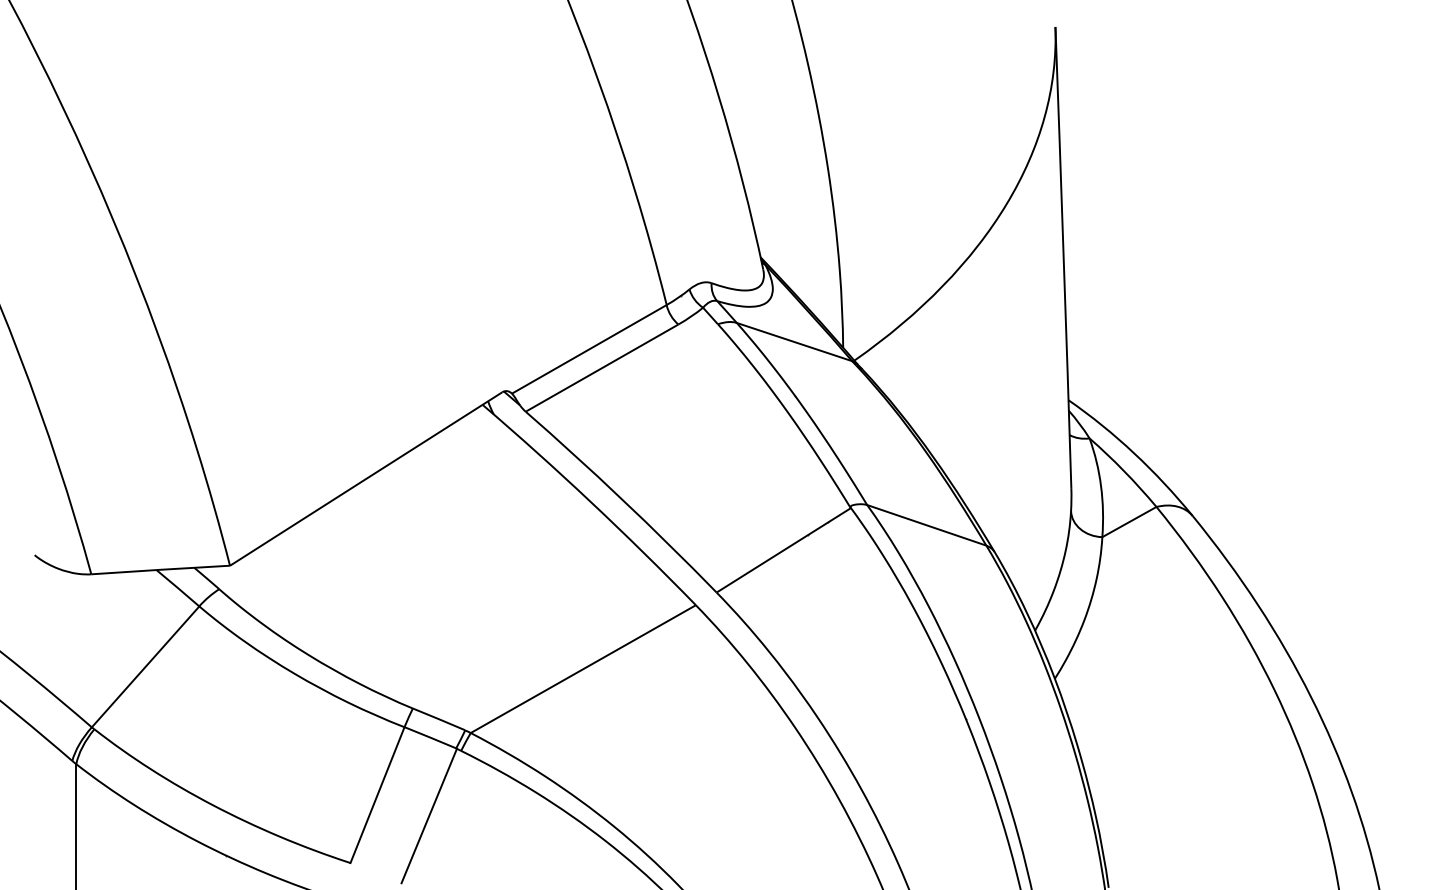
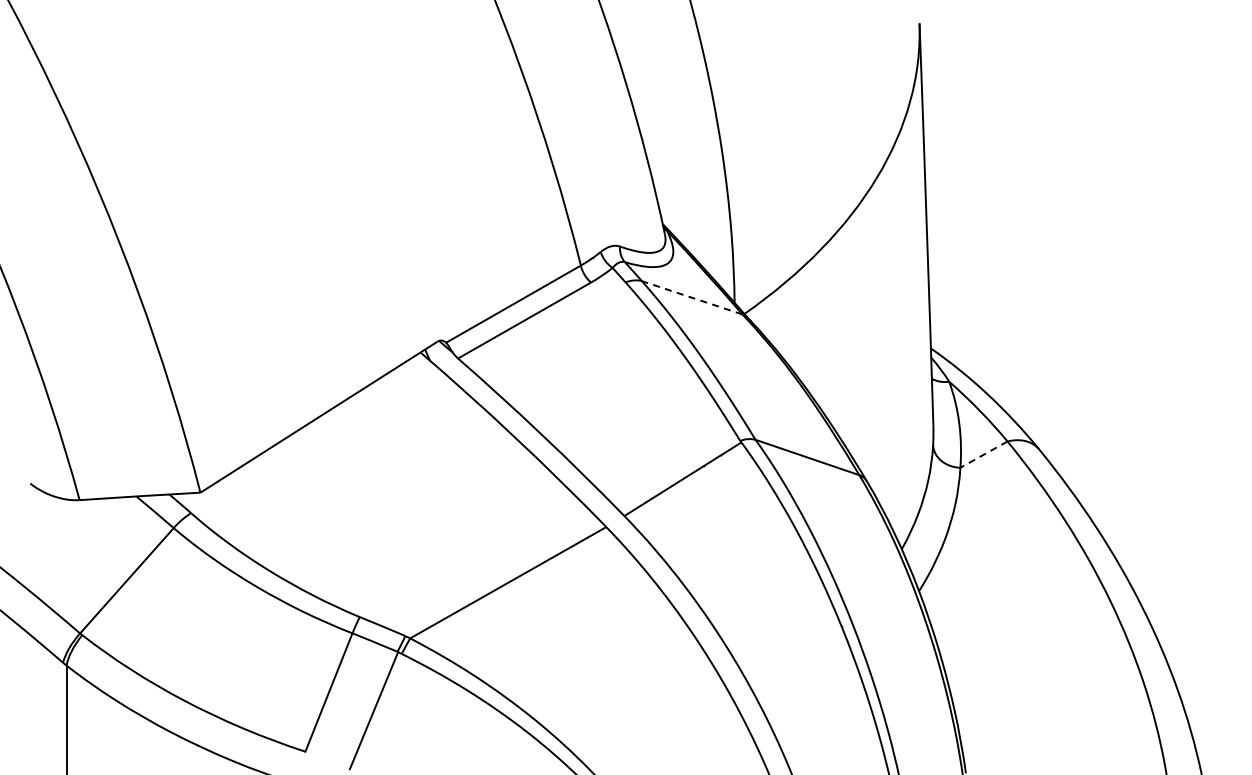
line: (794, 341) -> (692, 297), solid -> dashed
line: (1128, 521) -> (983, 454), solid -> dashed

